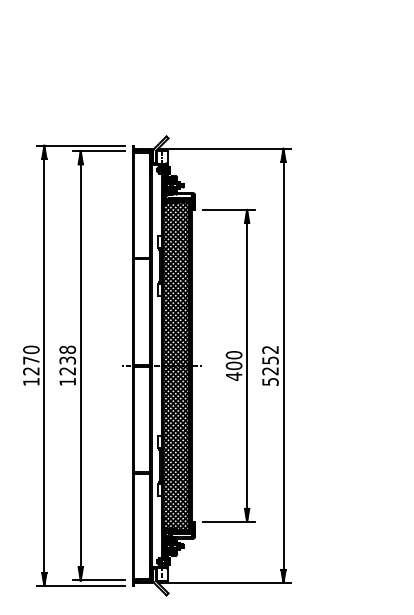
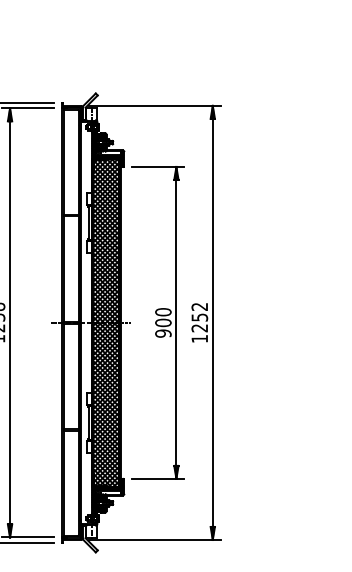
text: (233, 376) -> (162, 333), 400 -> 900
text: (270, 381) -> (199, 338), 5252 -> 1252

